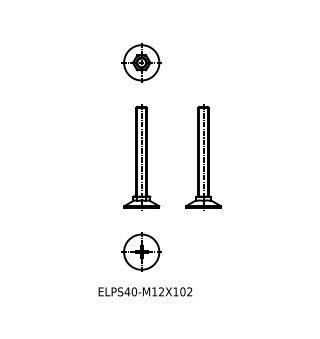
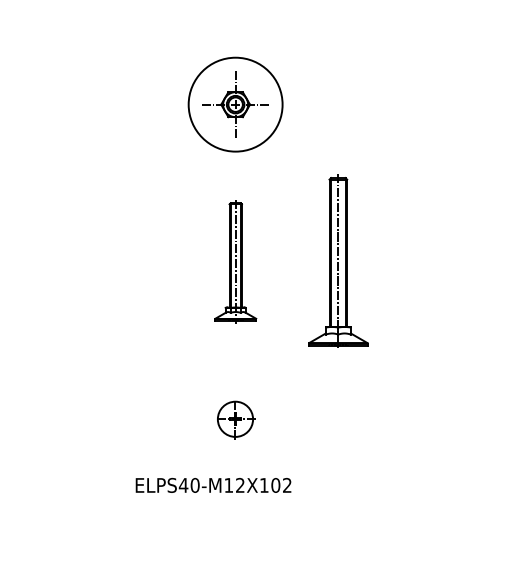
circle: (141, 62) -> (235, 104), size x1.6
part: (141, 157) -> (235, 262), size x0.7
part: (141, 251) -> (235, 418), size x0.6
text: (145, 291) -> (213, 484), moved

